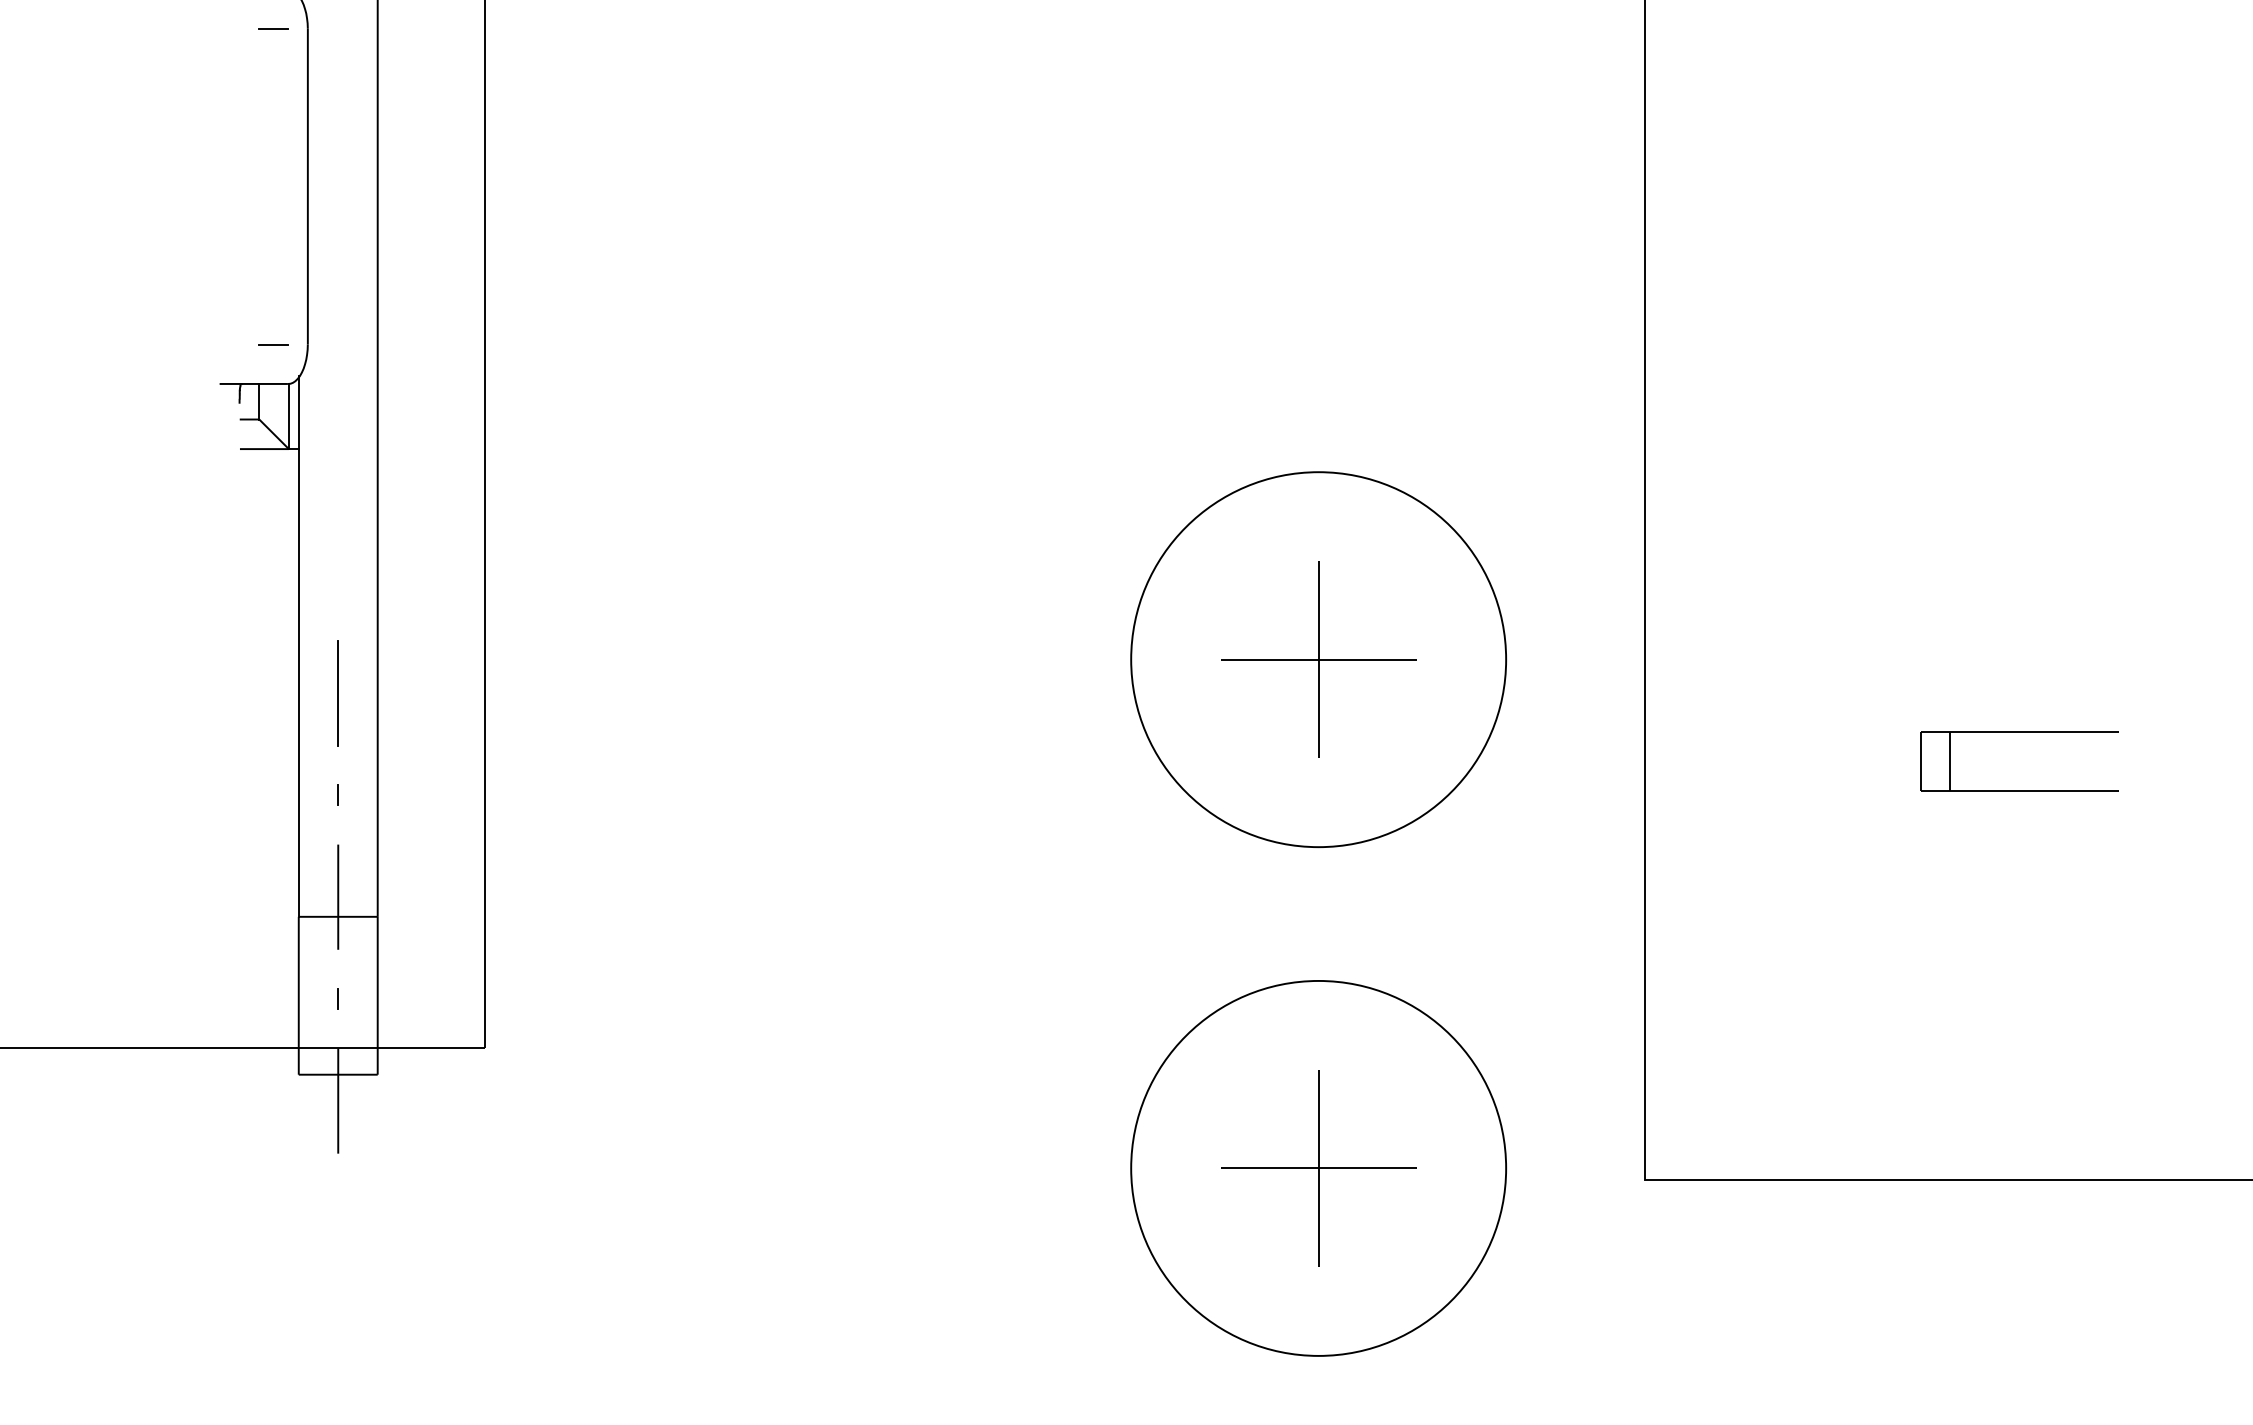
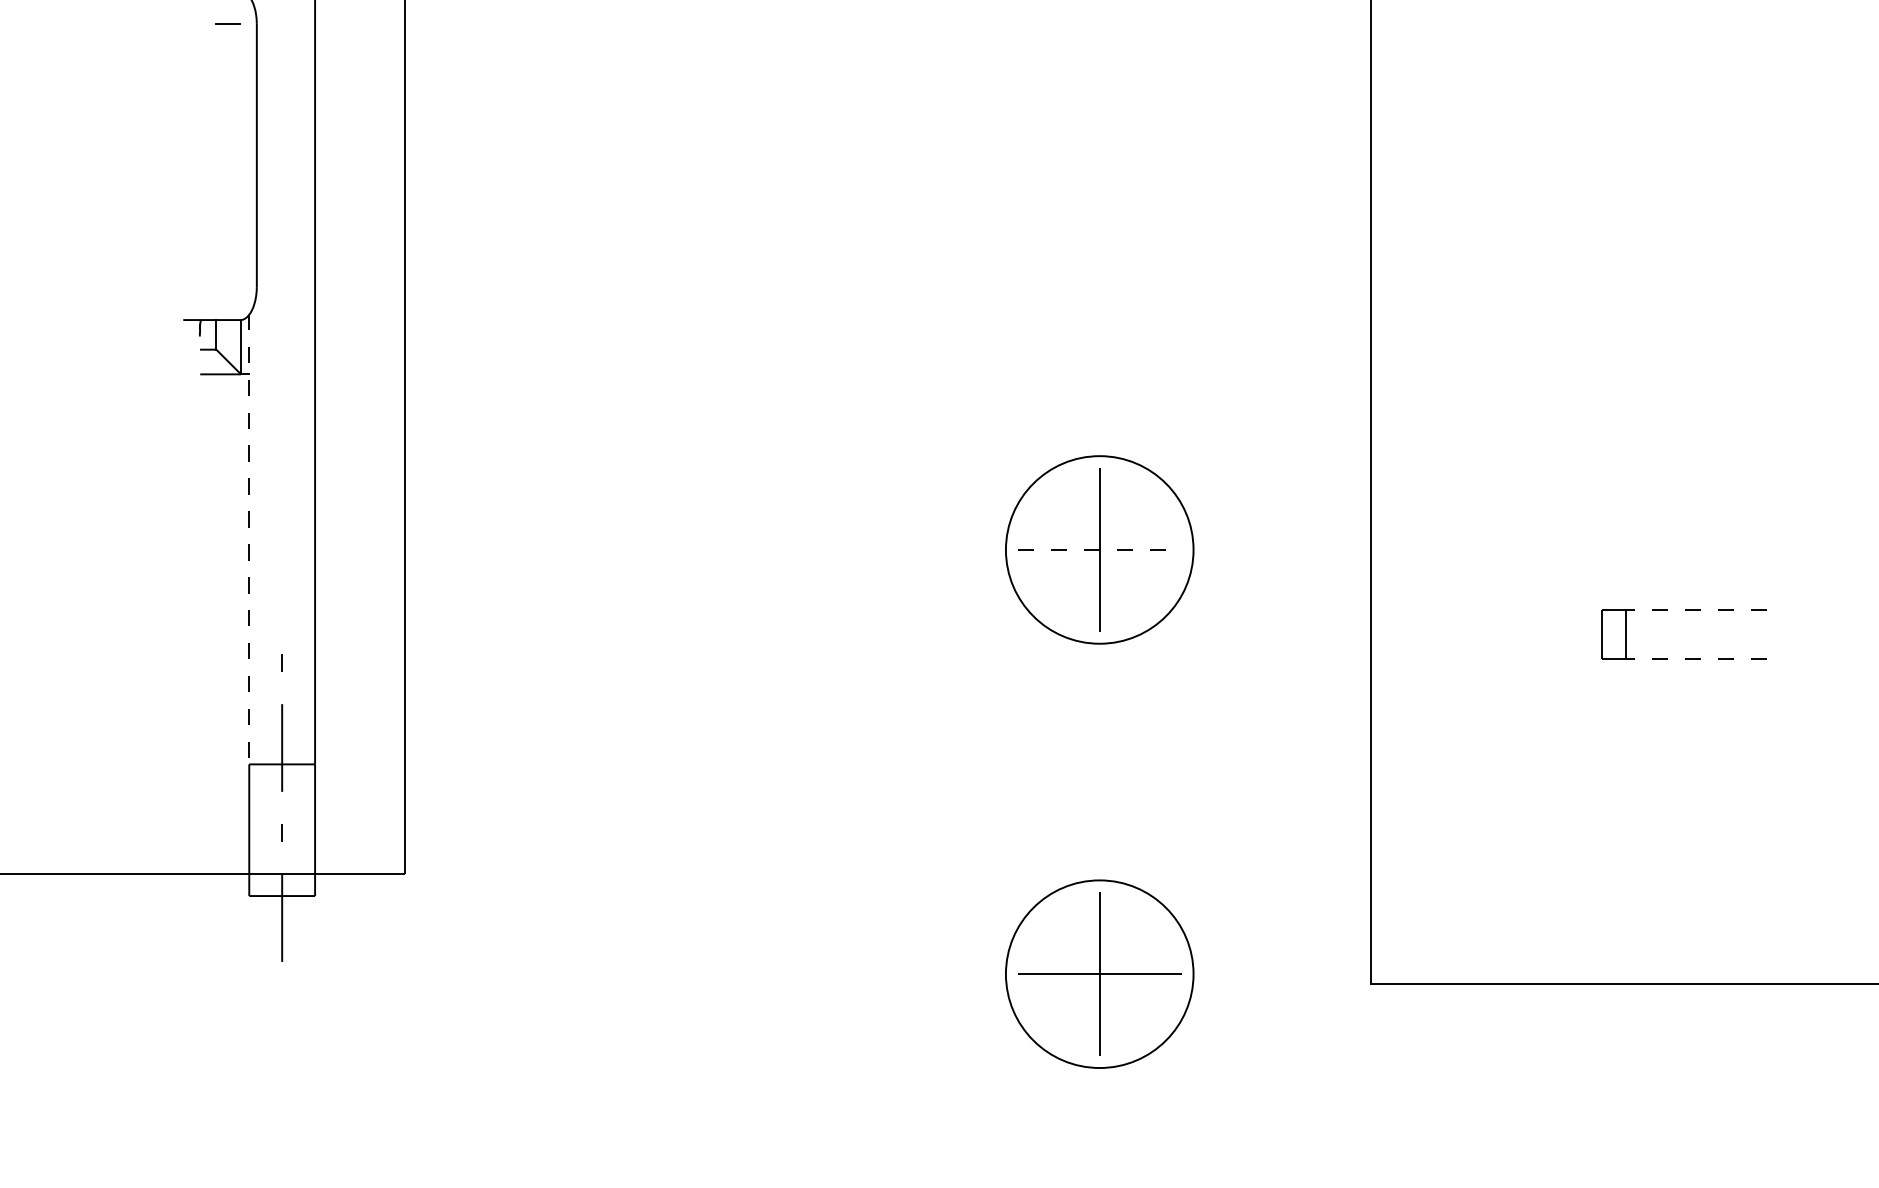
line: (272, 343) -> (227, 286), removed
line: (299, 647) -> (249, 539), solid -> dashed
circle: (1318, 659) -> (1099, 549), size x0.6
line: (1318, 659) -> (1099, 549), solid -> dashed
line: (337, 692) -> (281, 577), removed
line: (2034, 732) -> (1696, 610), solid -> dashed
line: (2034, 791) -> (1696, 659), solid -> dashed
circle: (1318, 1167) -> (1099, 973), size x0.6

